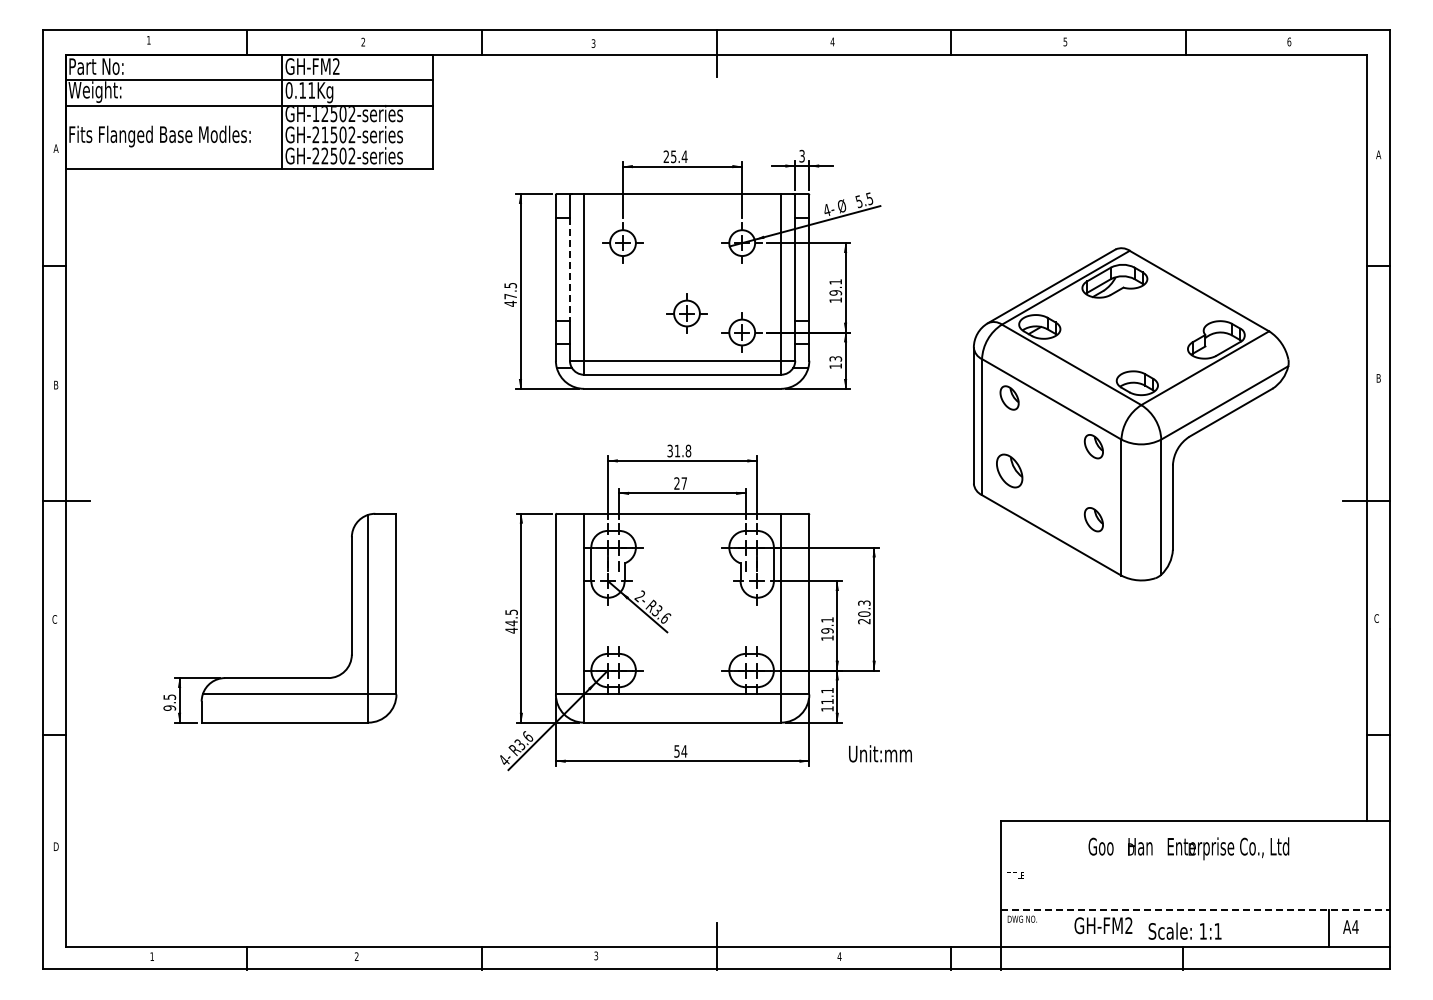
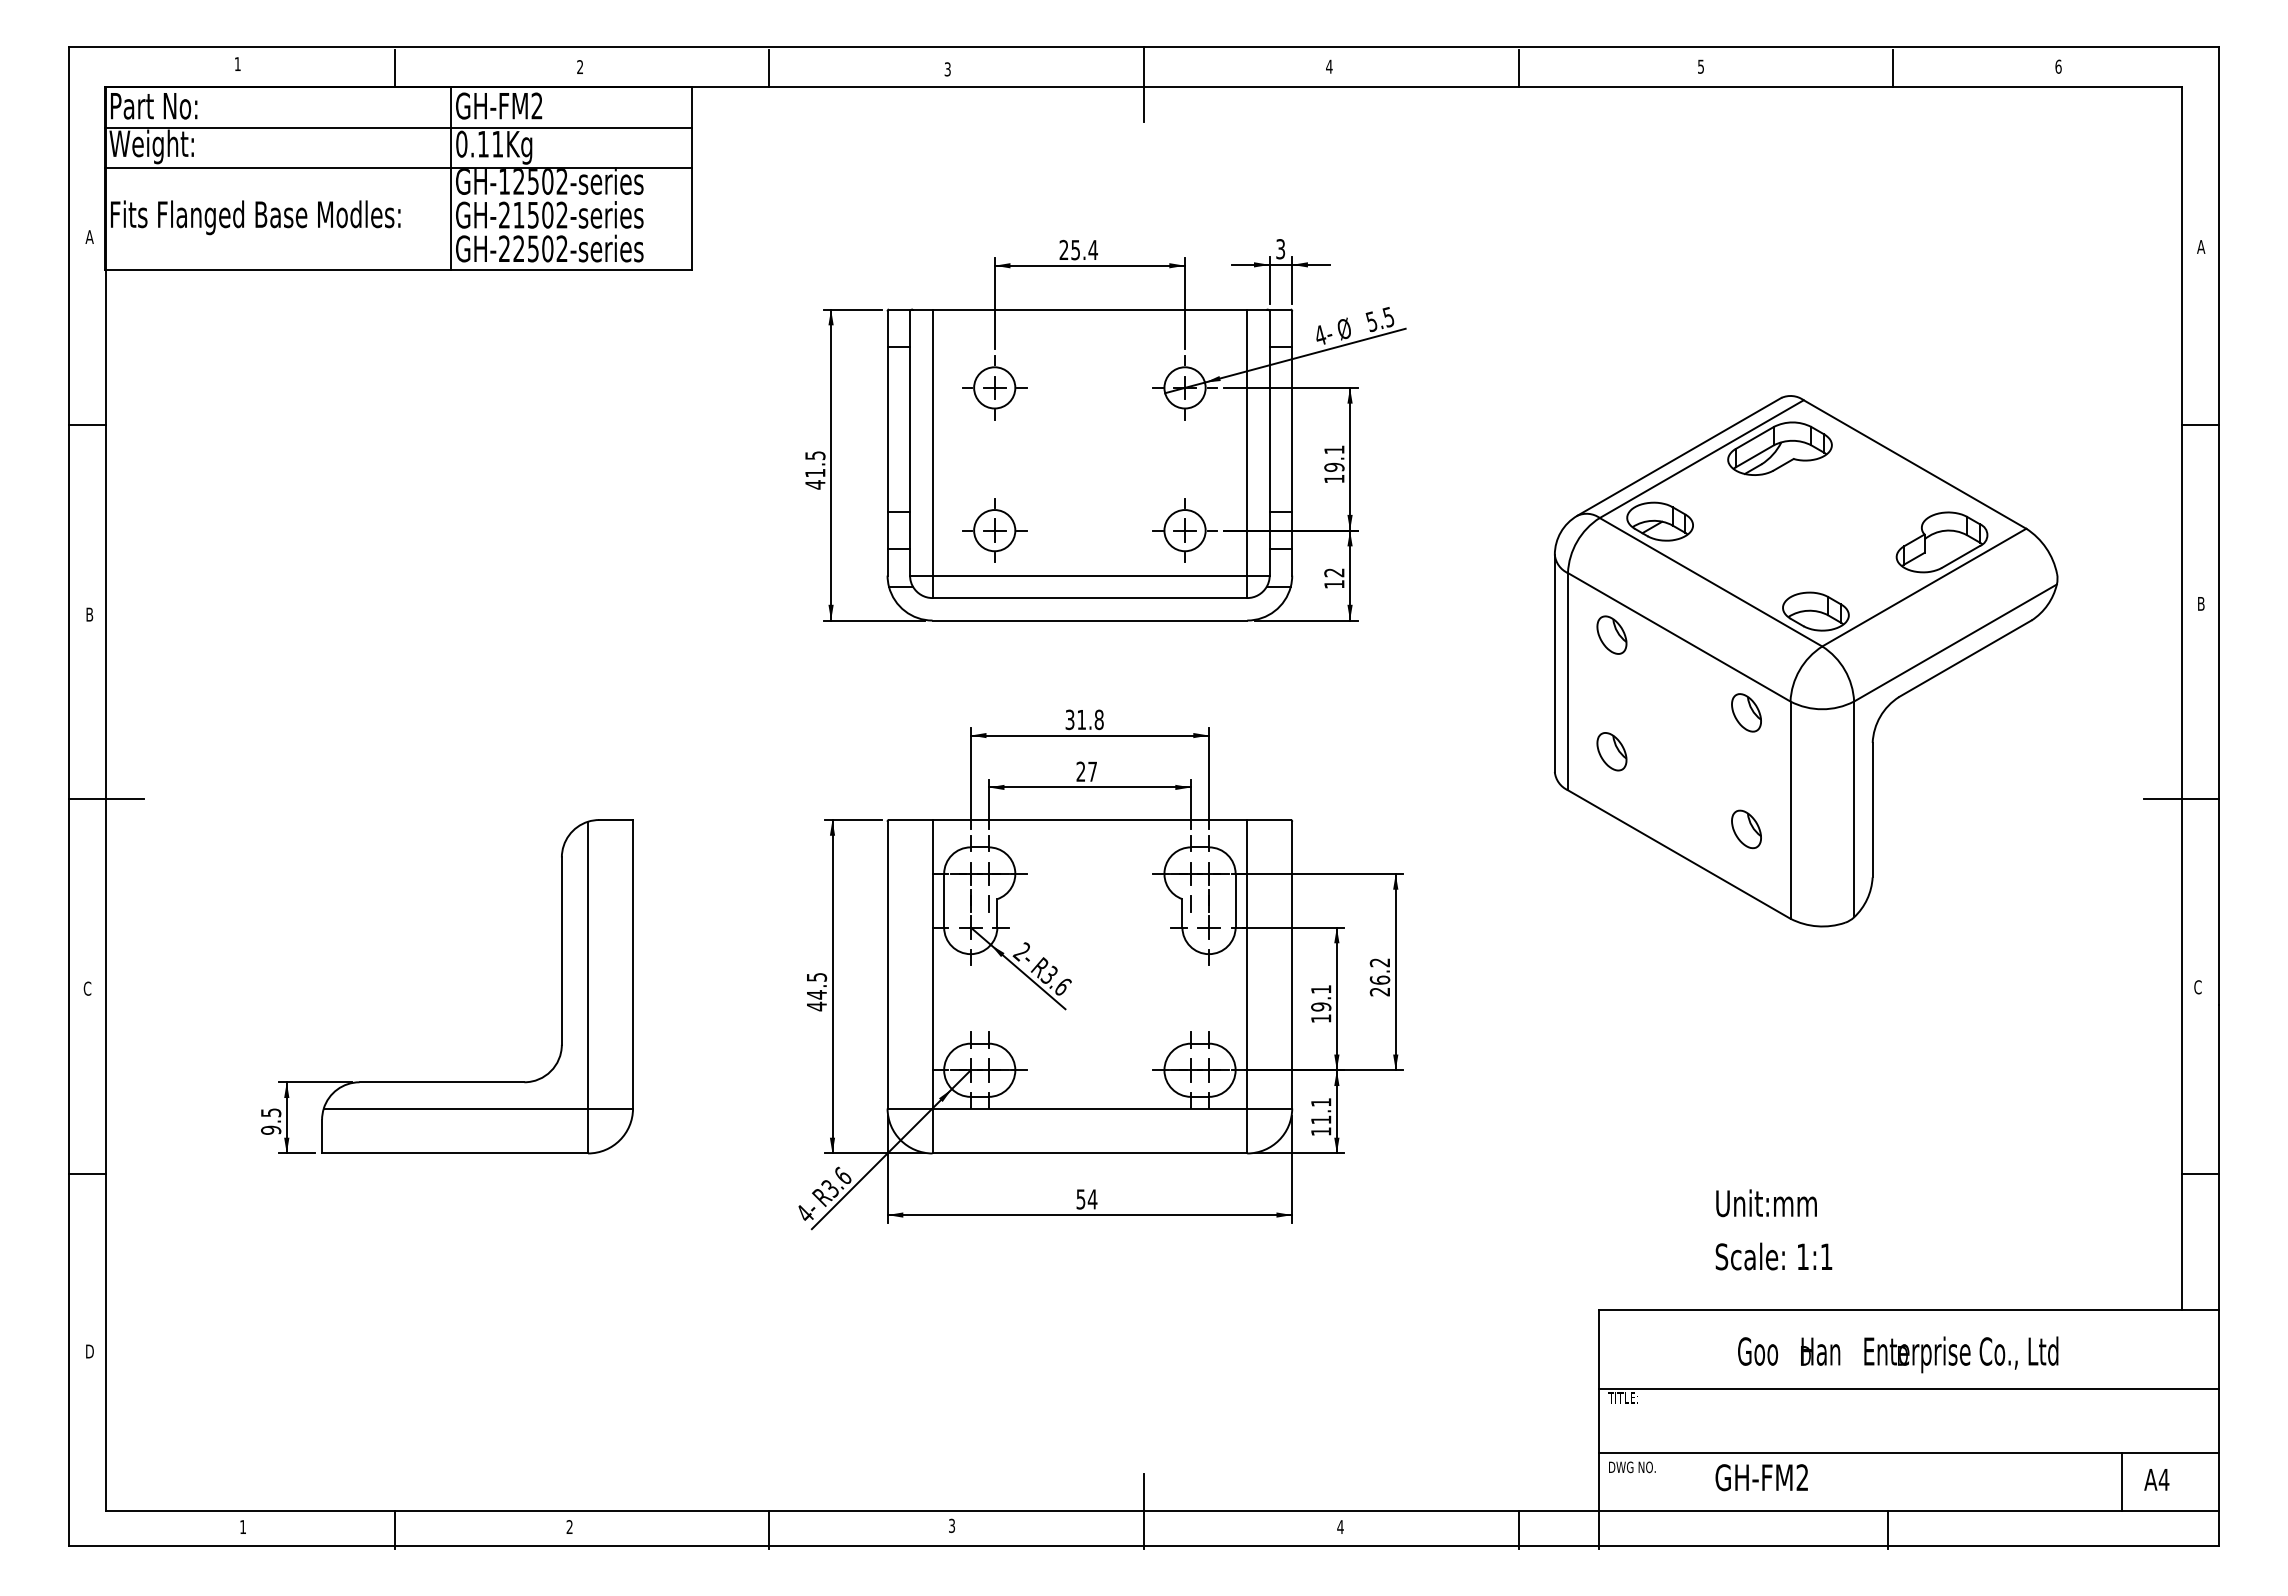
line: (569, 269) -> (909, 430), dashed -> solid
text: (510, 296) -> (815, 473), 47.5 -> 41.5
part: (686, 313) -> (993, 530), moved
text: (836, 358) -> (1335, 572), 13 -> 12
part: (1009, 470) -> (1611, 750), size x0.71
text: (864, 608) -> (1380, 971), 20.3 -> 26.2
text: (880, 753) -> (1766, 1202), moved
line: (1195, 870) -> (1908, 1389), added
line: (1196, 910) -> (1910, 1453), dashed -> solid
text: (1184, 930) -> (1773, 1255), moved

